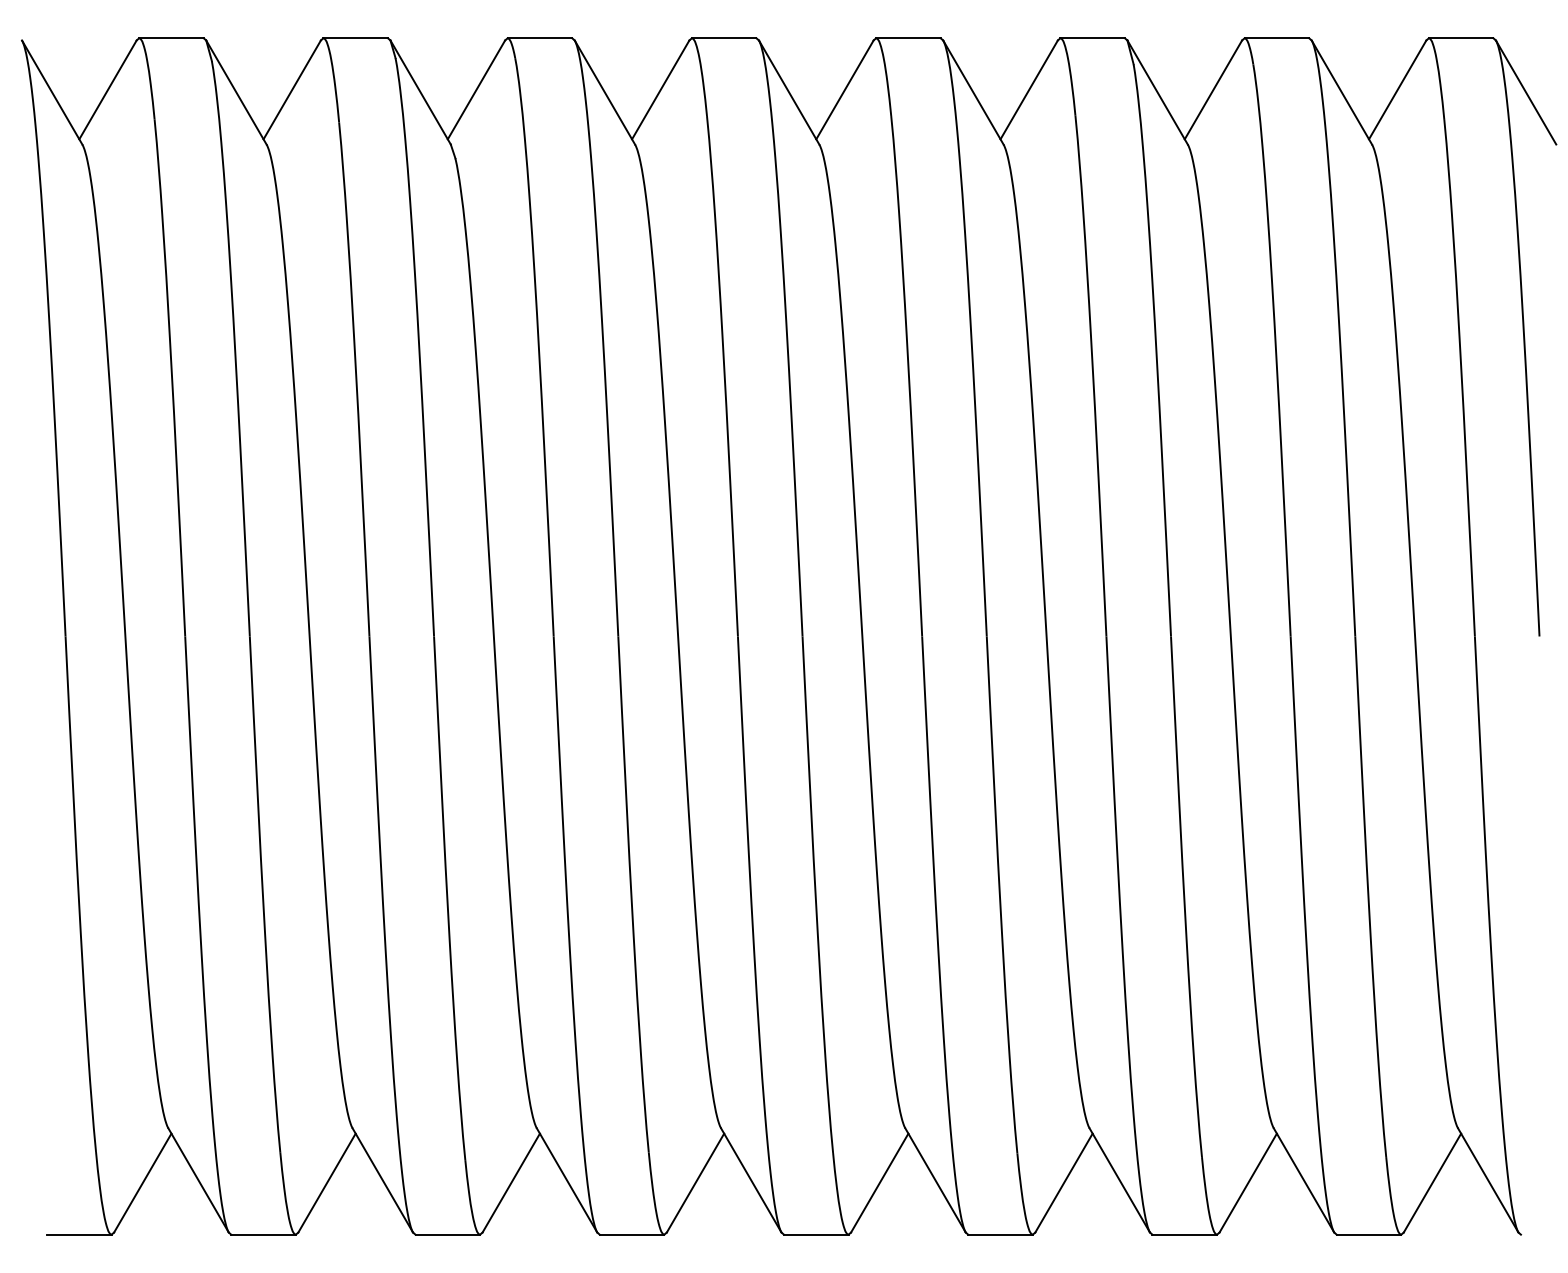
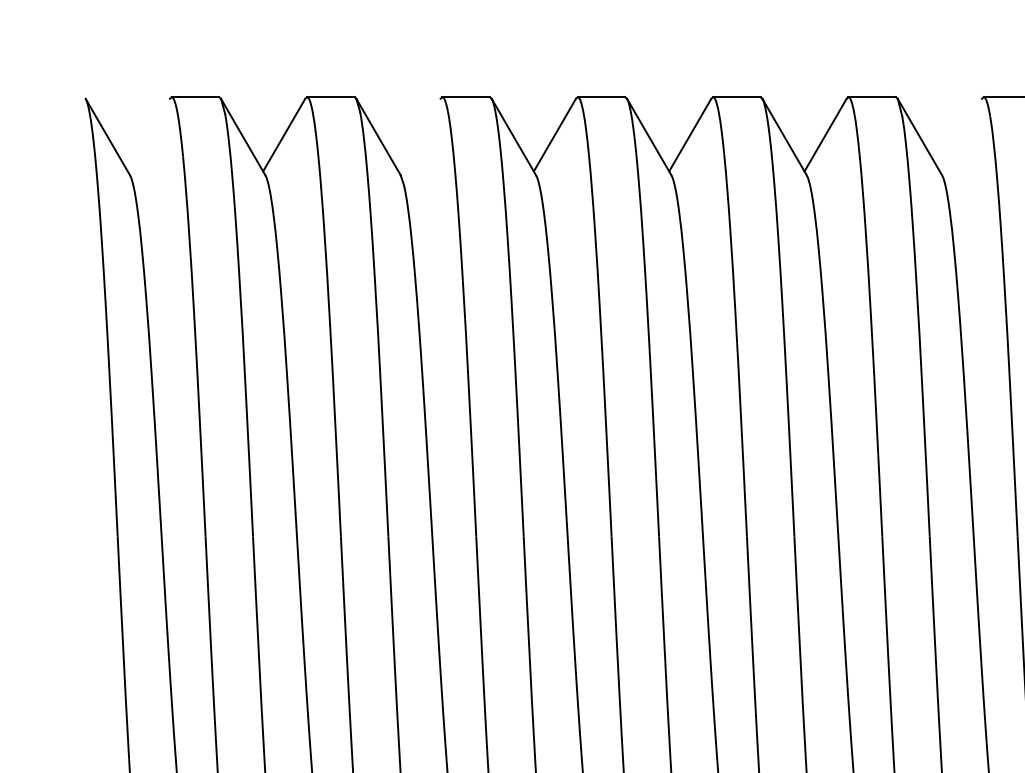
line: (107, 89) -> (148, 134), removed
line: (476, 89) -> (419, 134), removed
line: (1213, 89) -> (960, 134), removed

